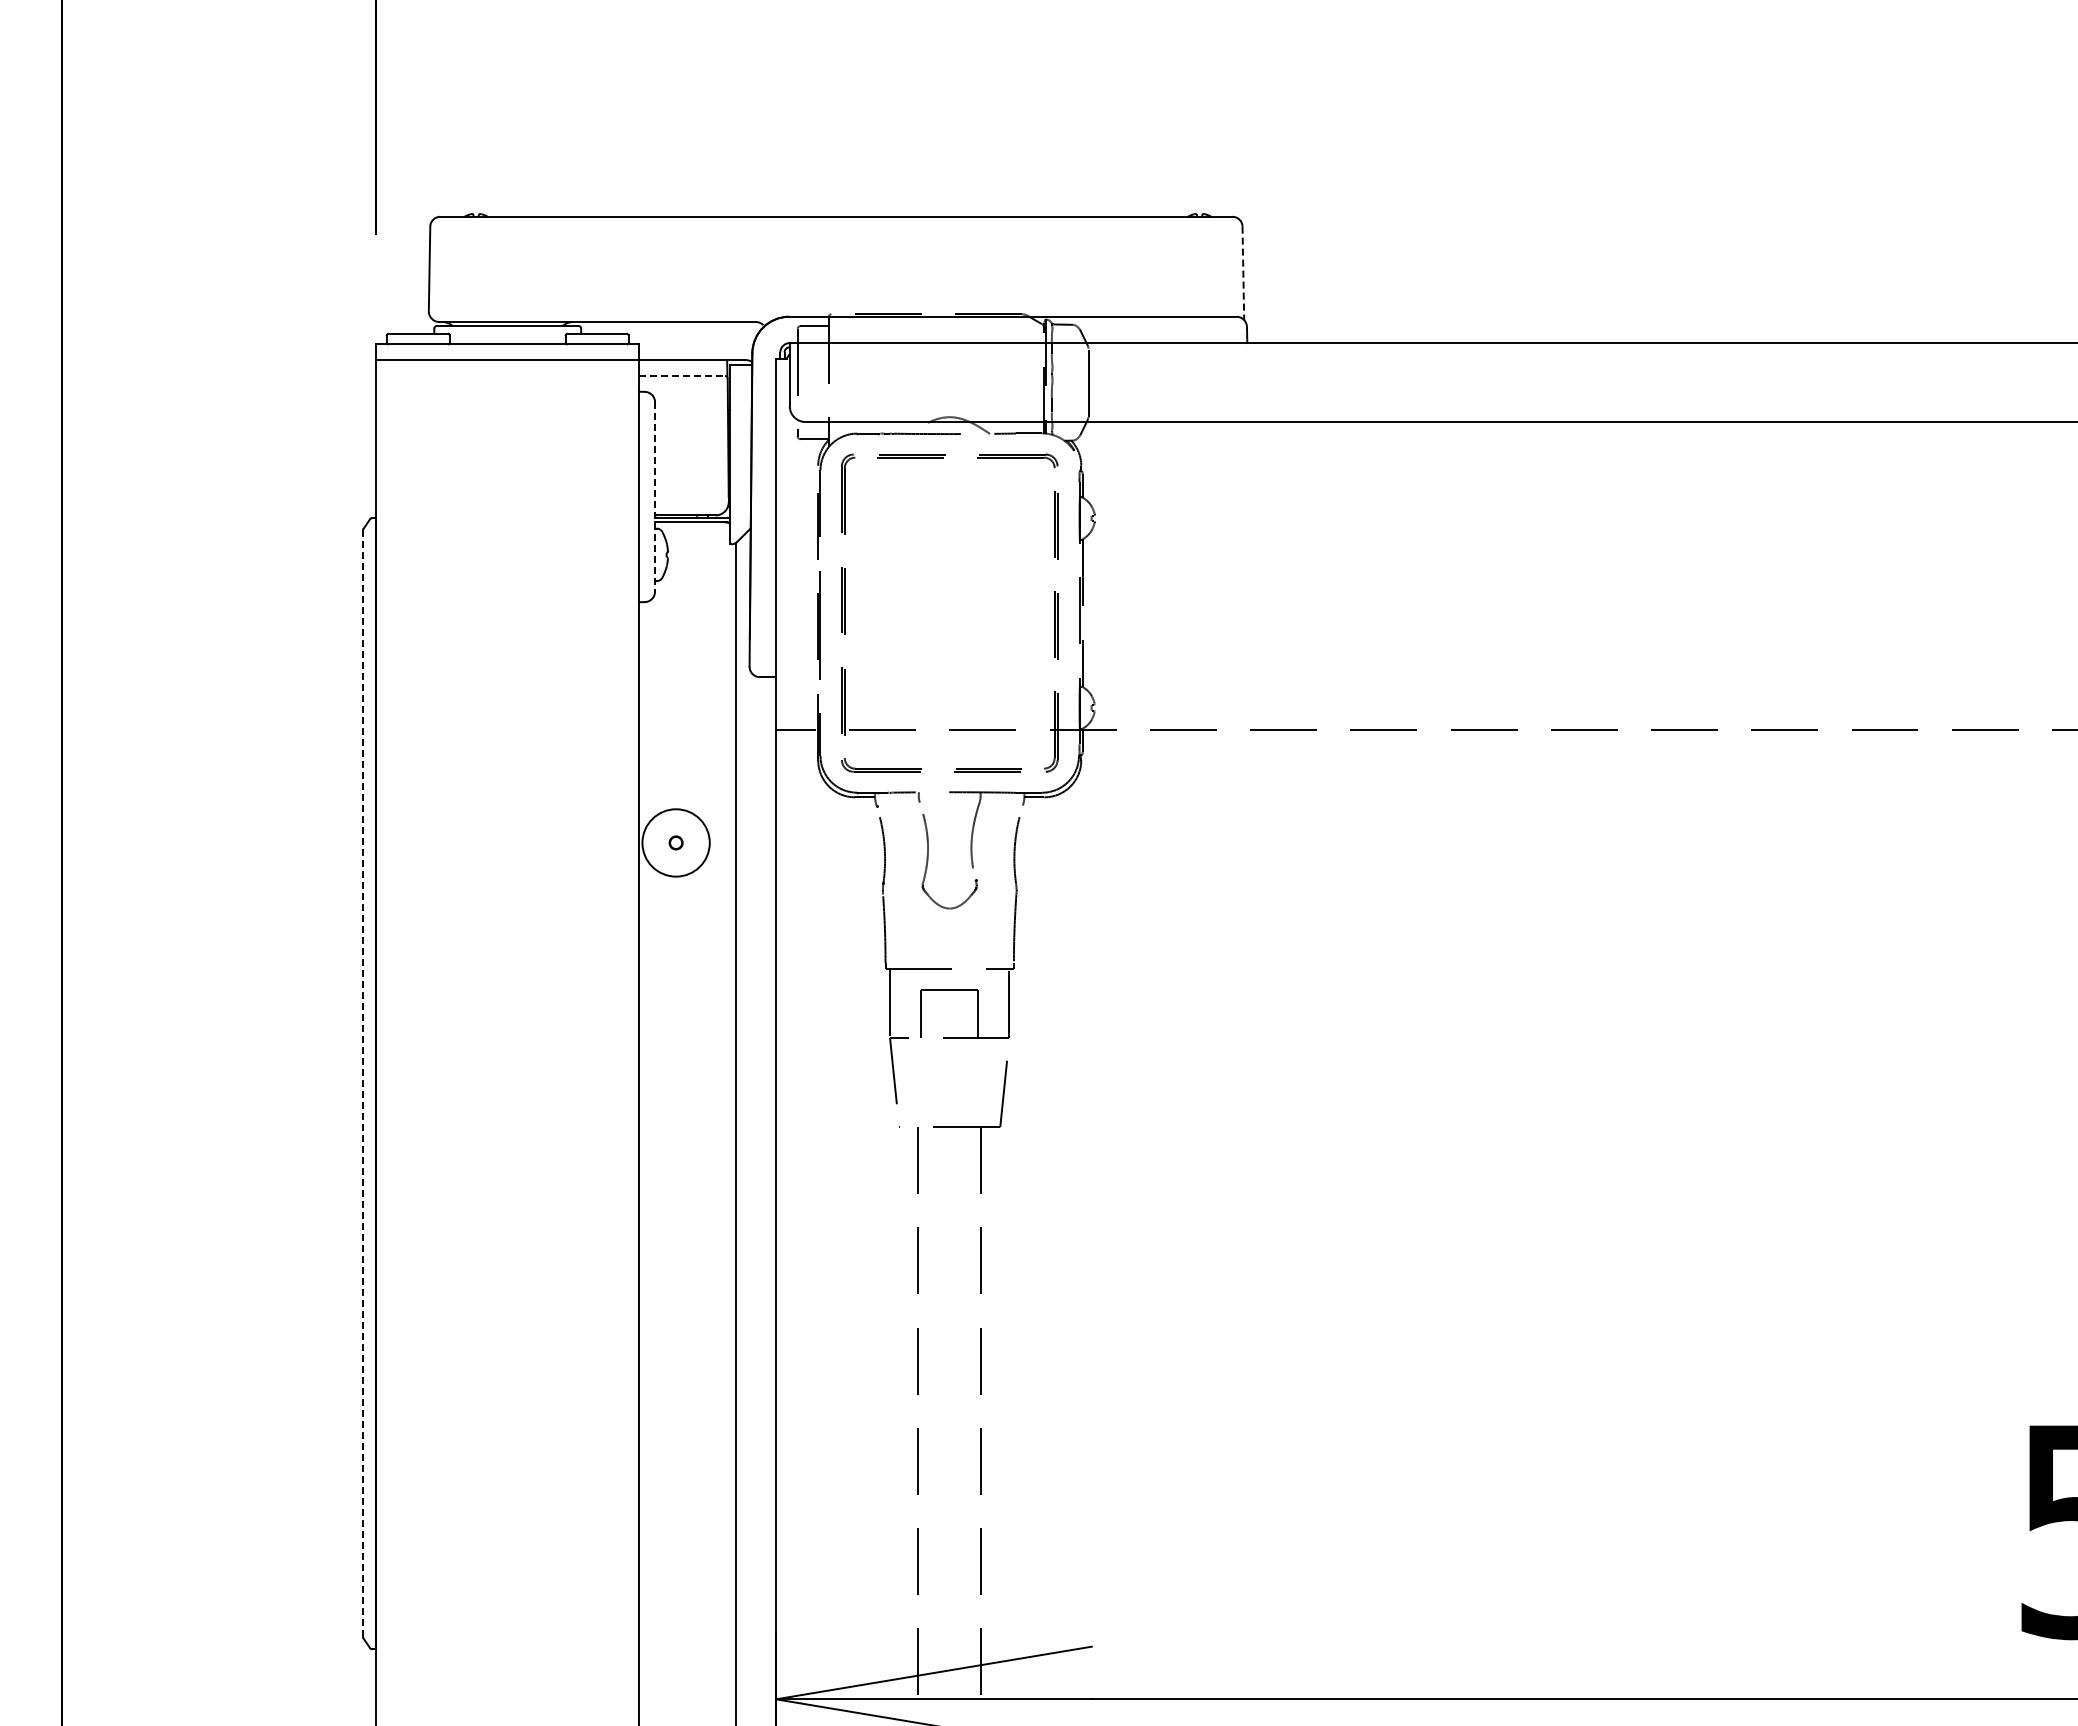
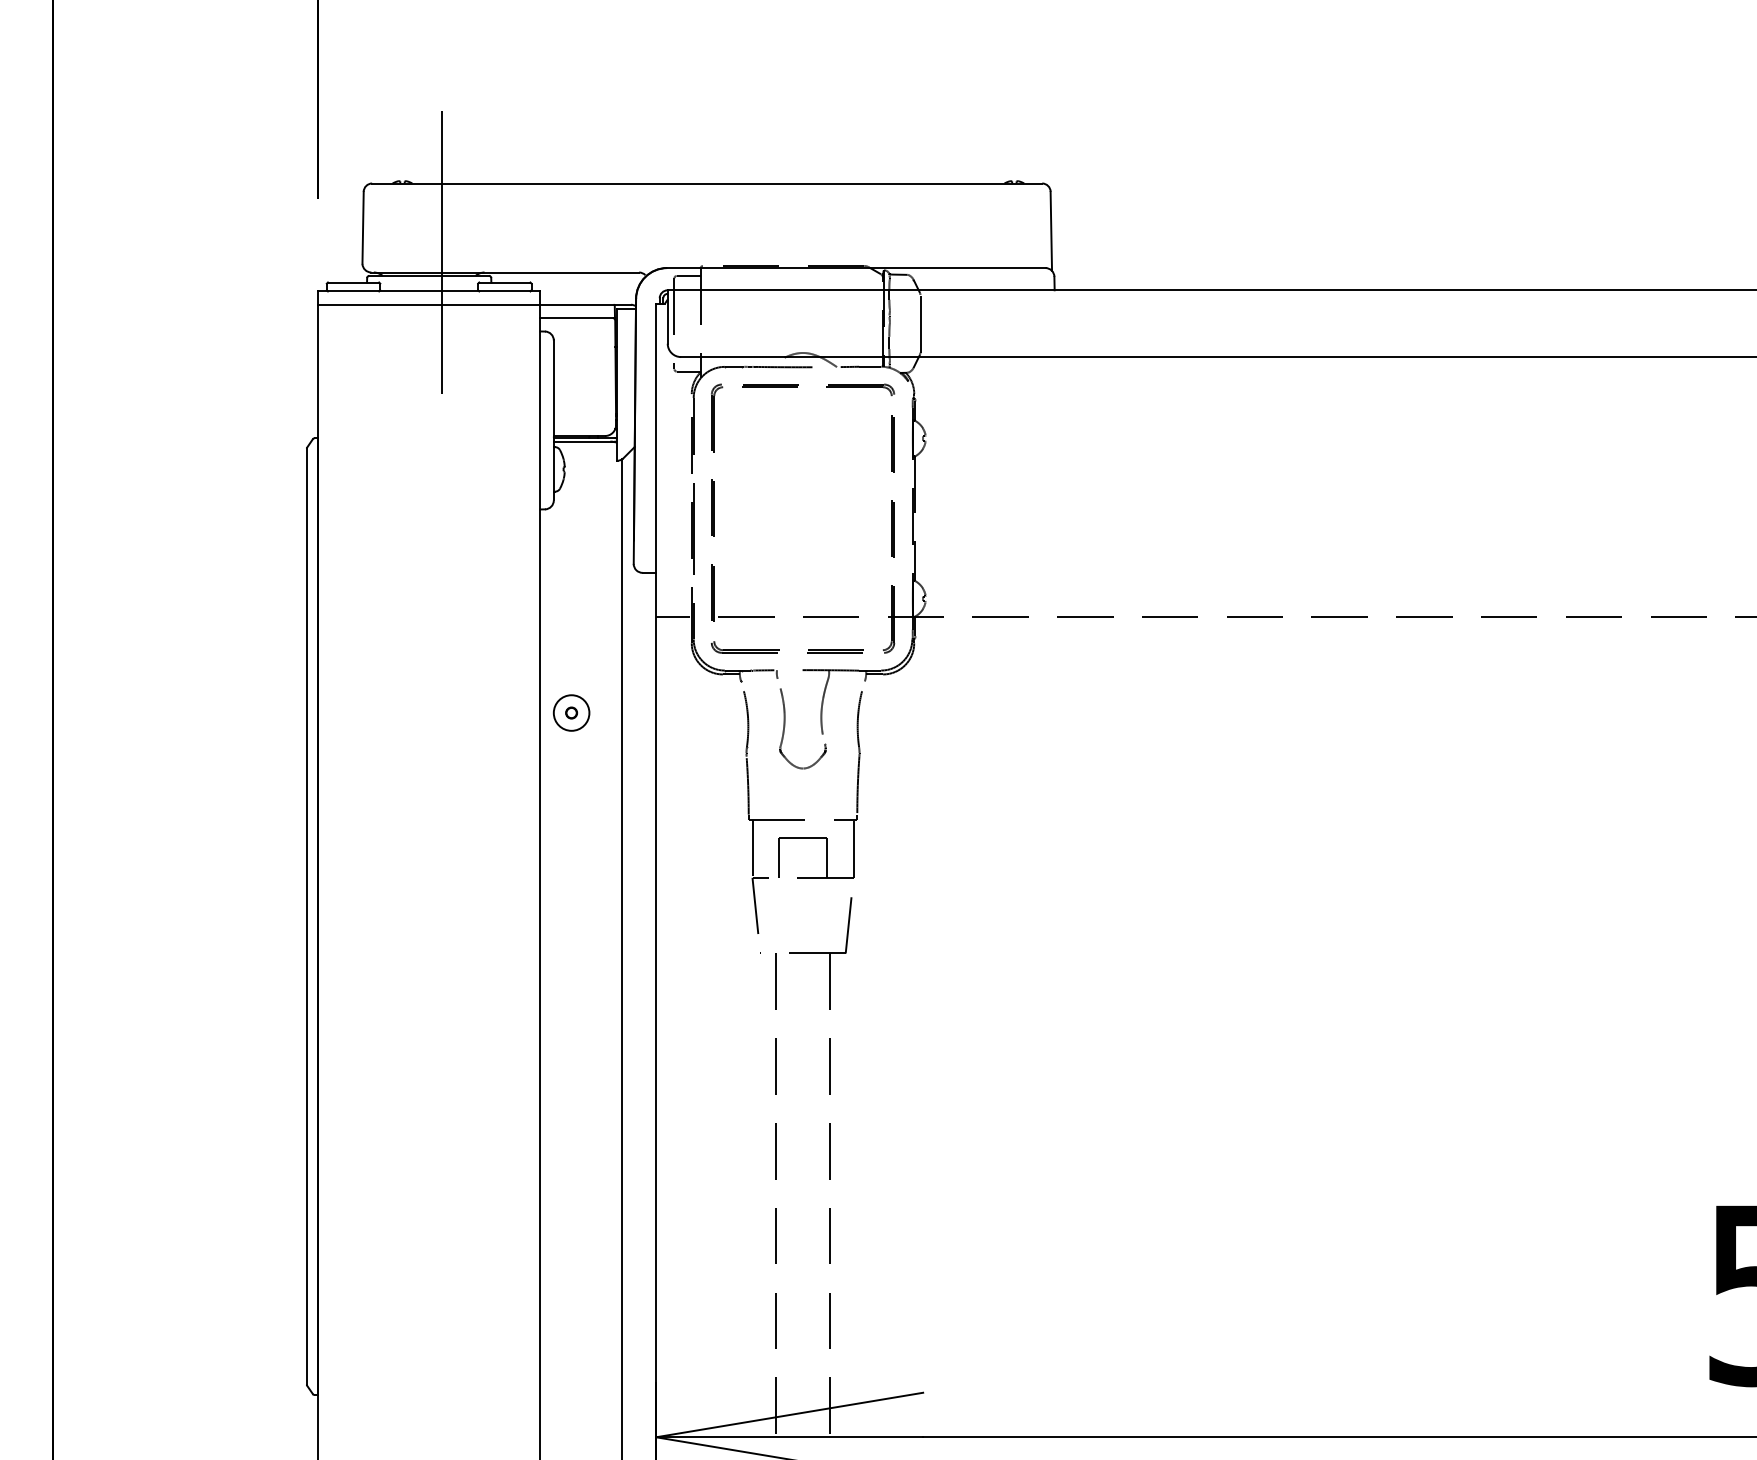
line: (1243, 273) -> (1051, 231), dashed -> solid
line: (522, 291) -> (441, 246), added
line: (683, 375) -> (577, 317), dashed -> solid
line: (655, 496) -> (554, 420), dashed -> solid
circle: (676, 842) -> (571, 712), size x0.62
line: (363, 1083) -> (307, 916), dashed -> solid

